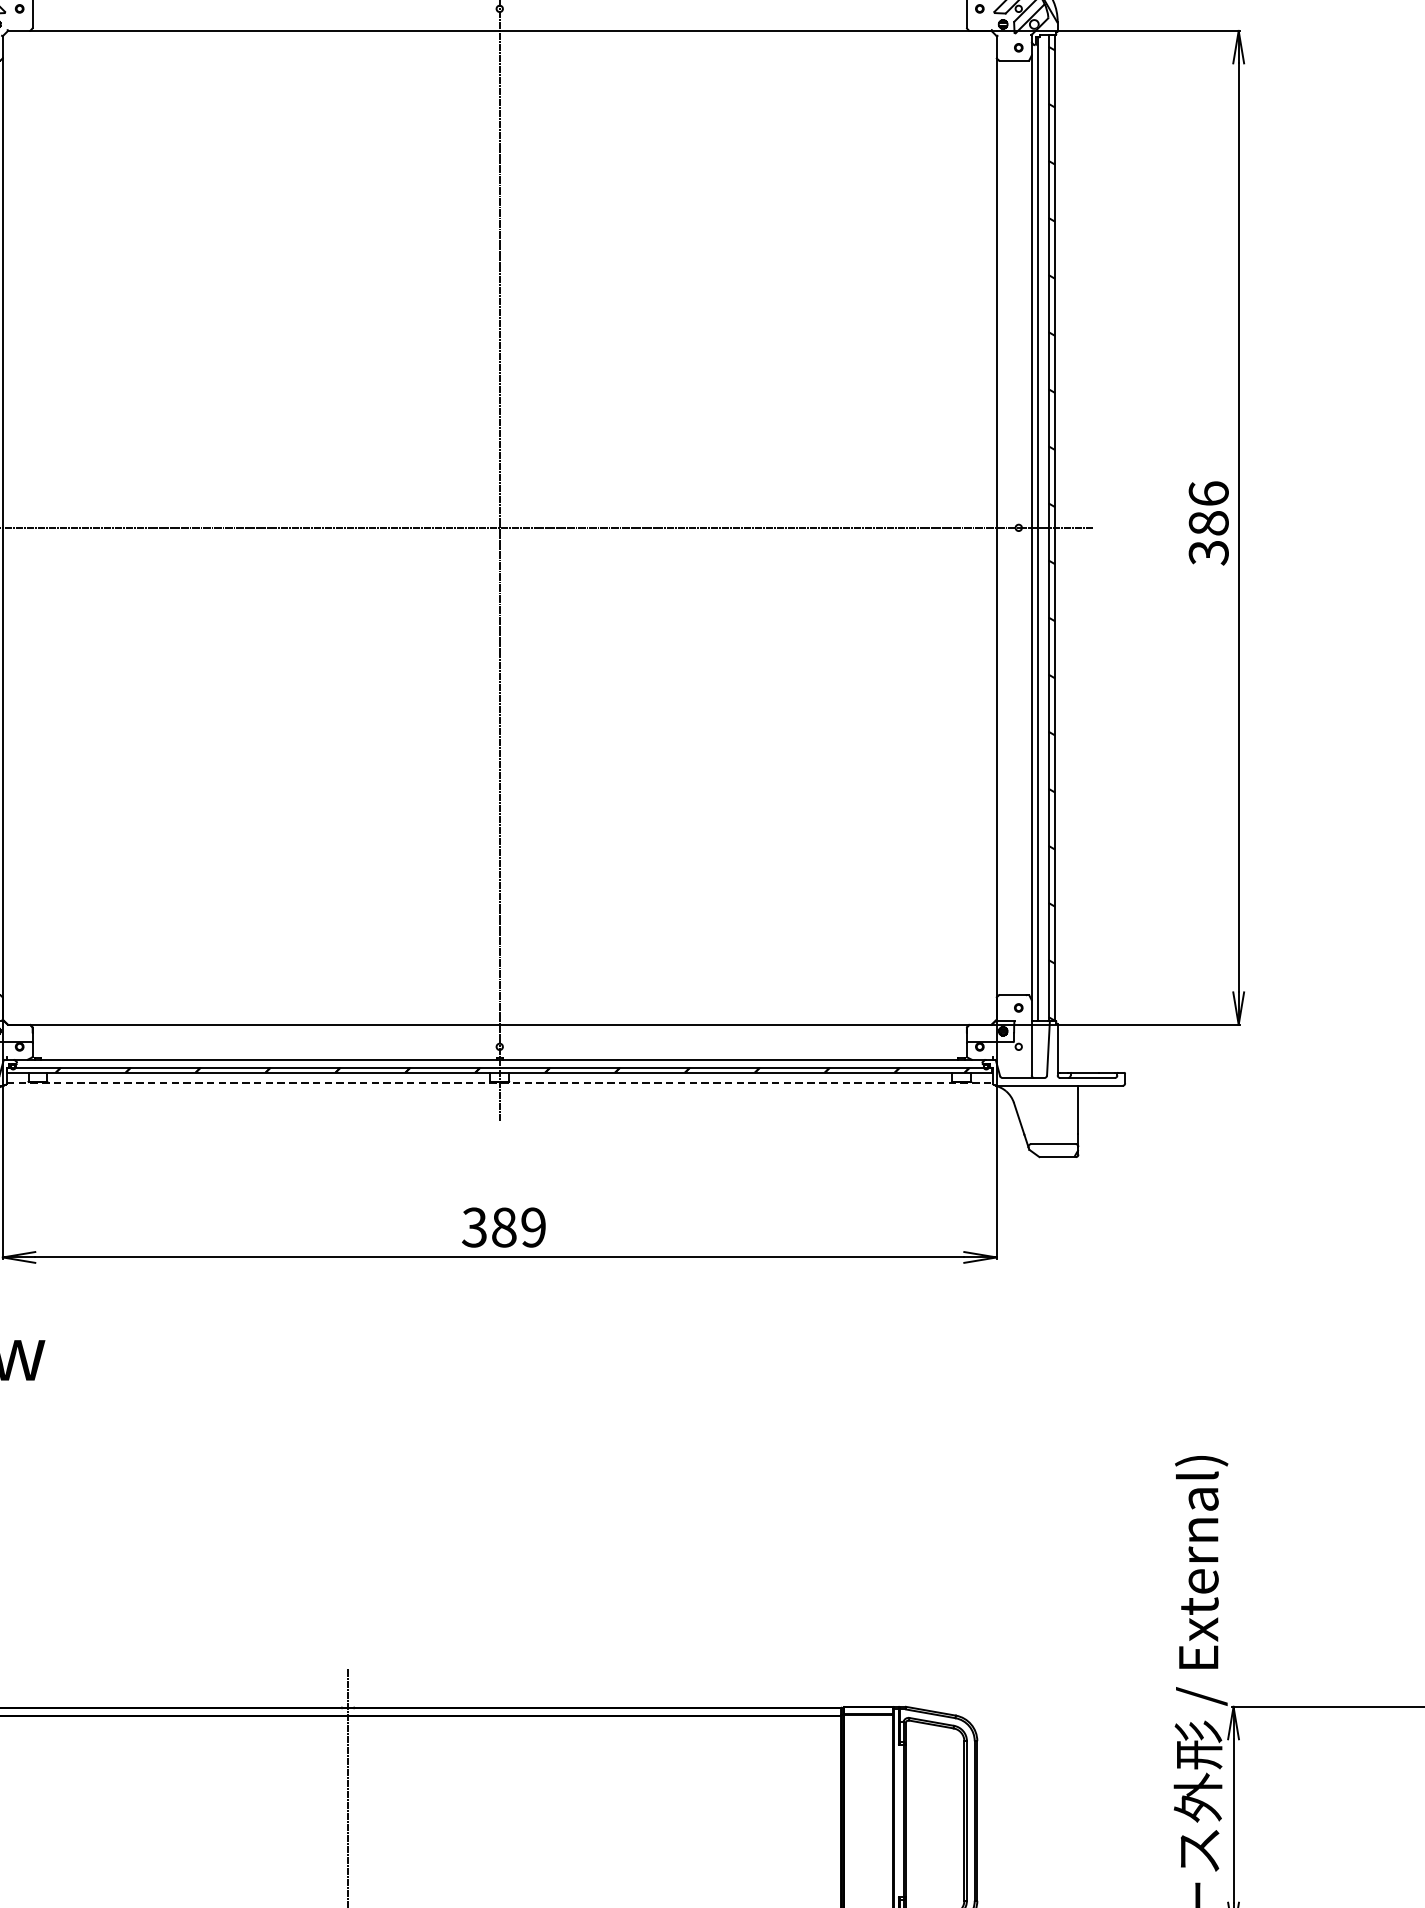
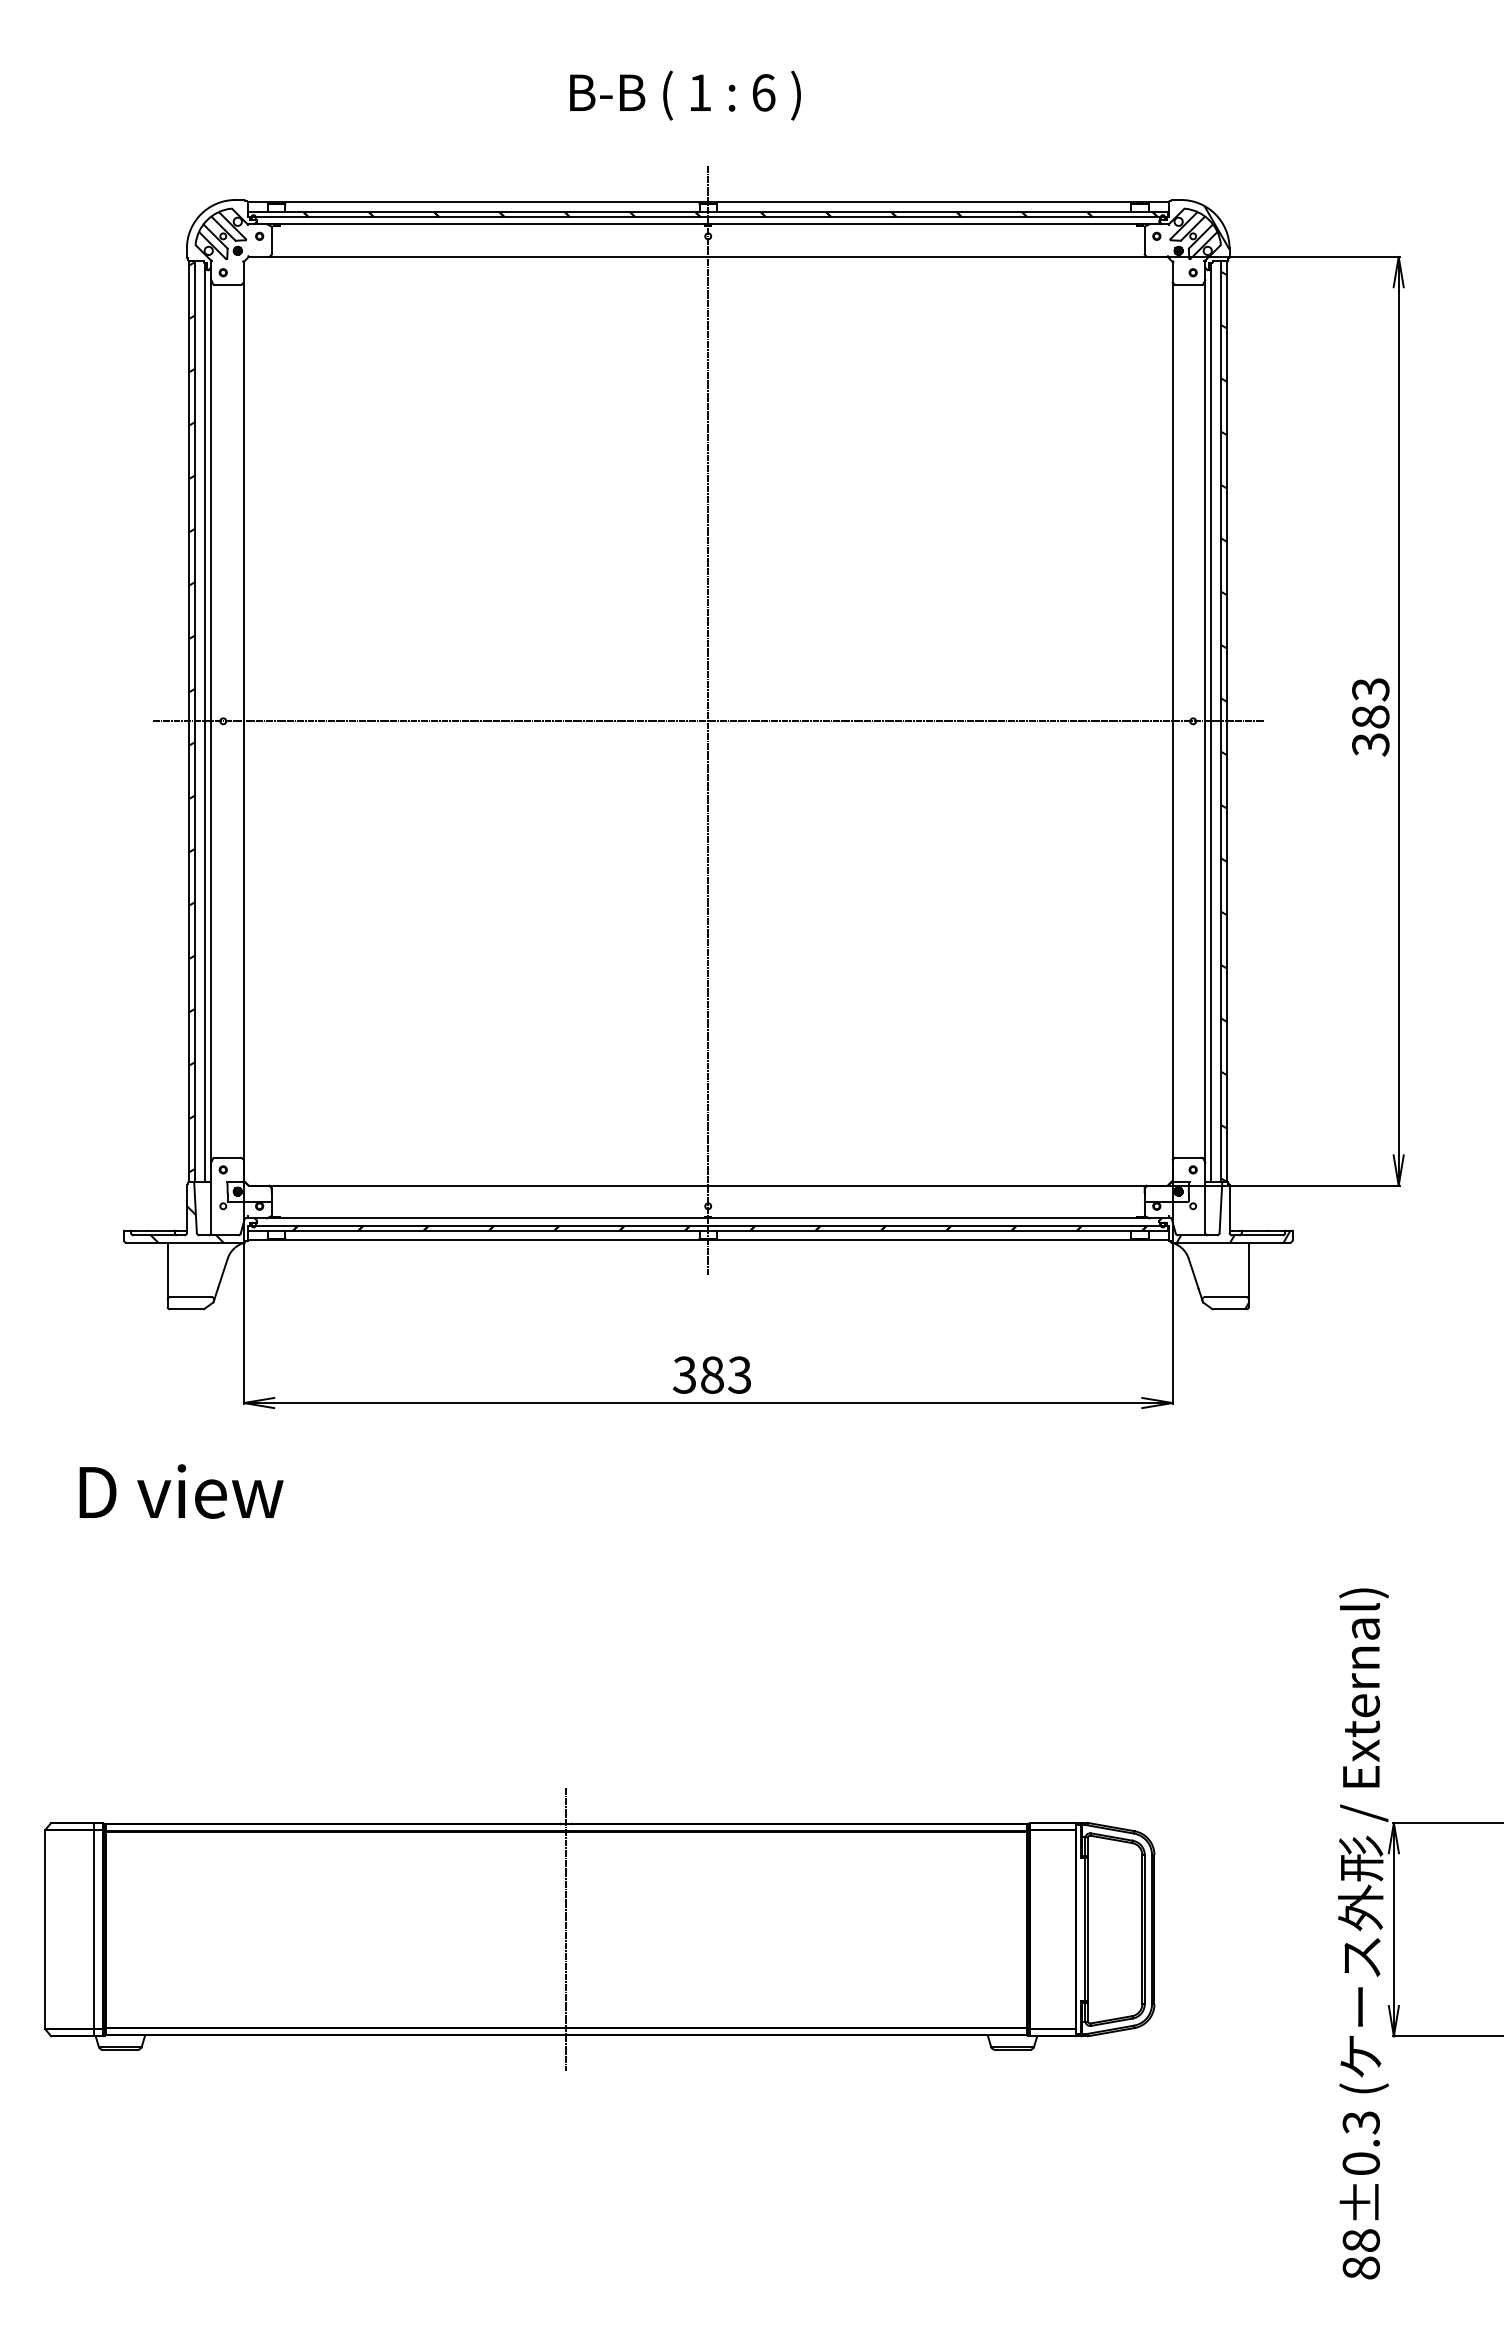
text: (1208, 493) -> (1370, 689), 386 -> 383
hatch: (1061, 1079) -> (1233, 1236), added
line: (500, 1083) -> (708, 1240), dashed -> solid
text: (533, 1226) -> (739, 1374), 389 -> 383

